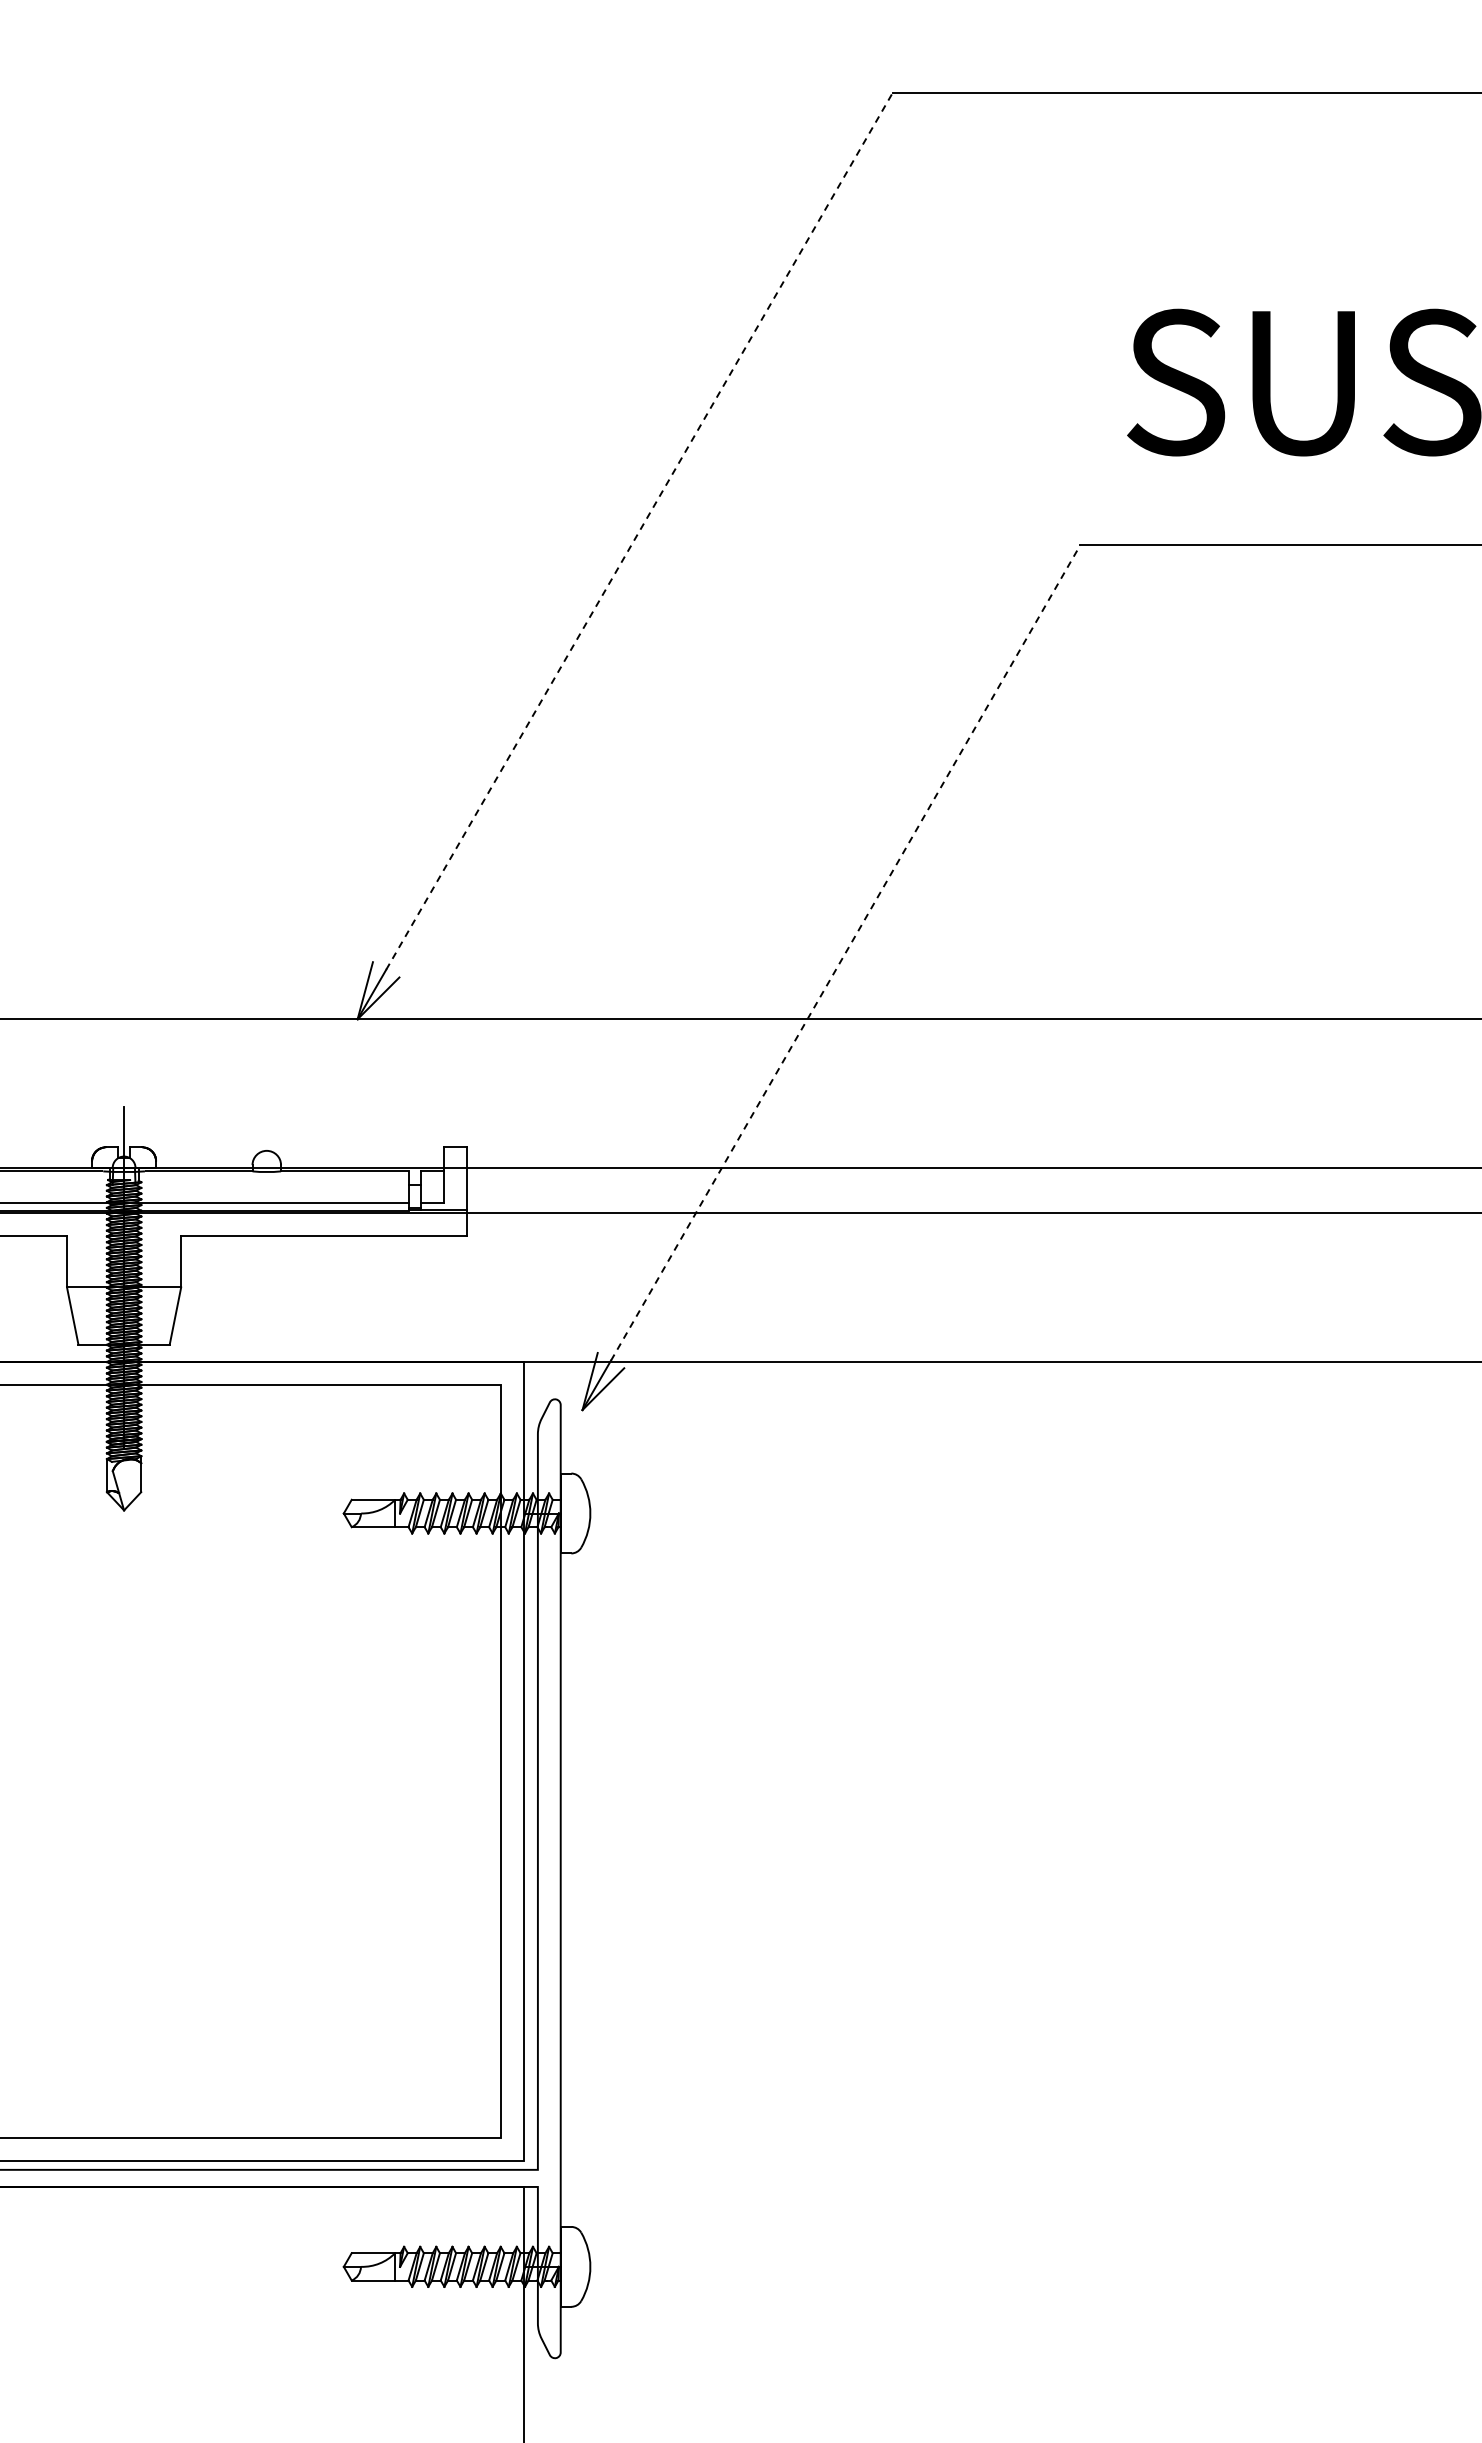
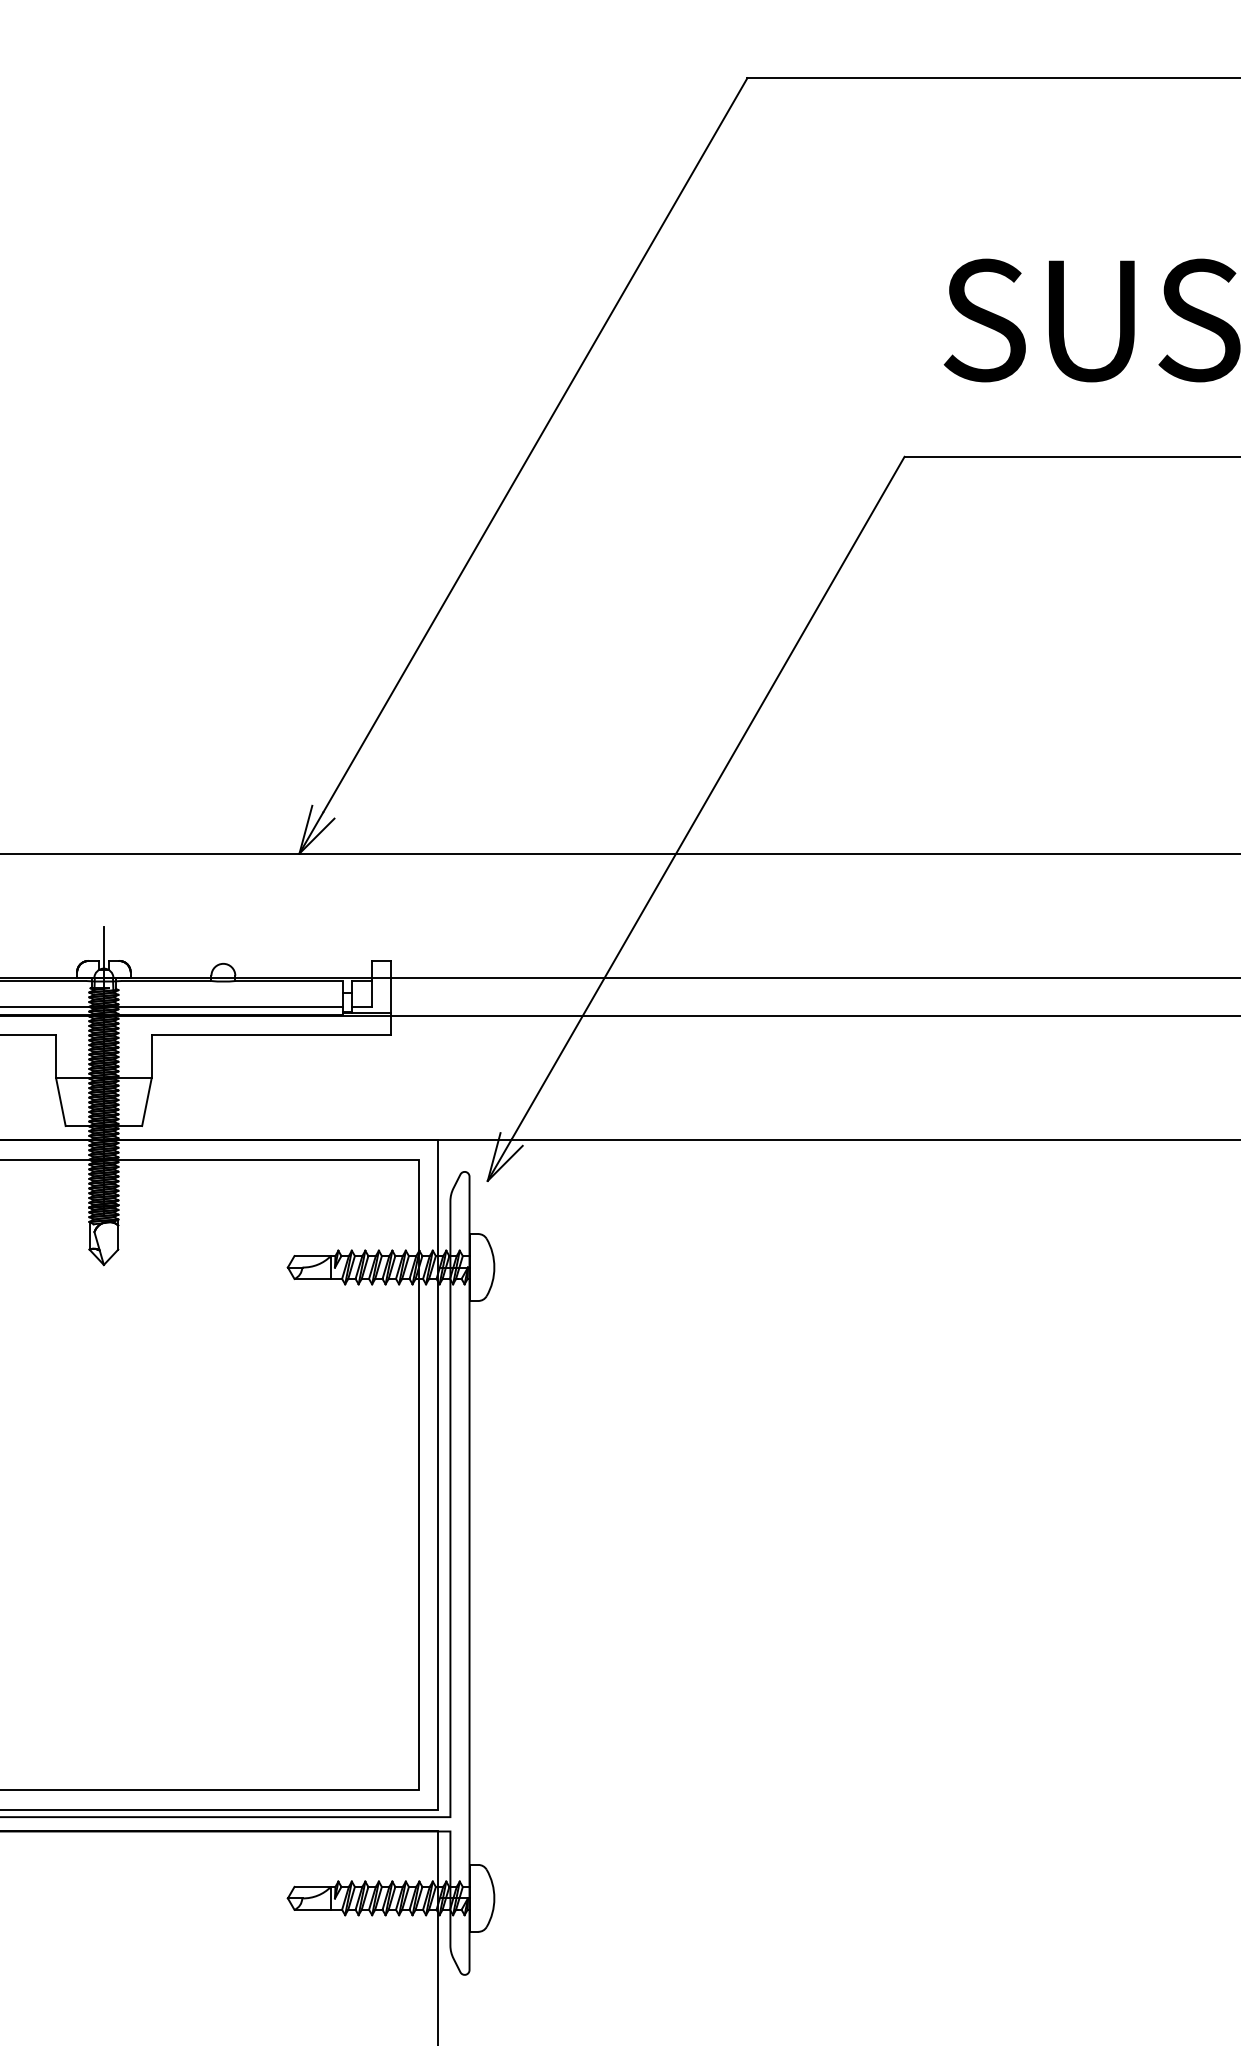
line: (639, 531) -> (535, 445), dashed -> solid
line: (845, 952) -> (708, 797), dashed -> solid

